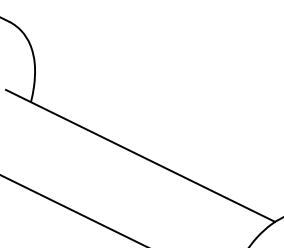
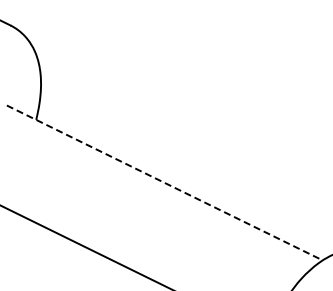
line: (140, 155) -> (164, 182), solid -> dashed

